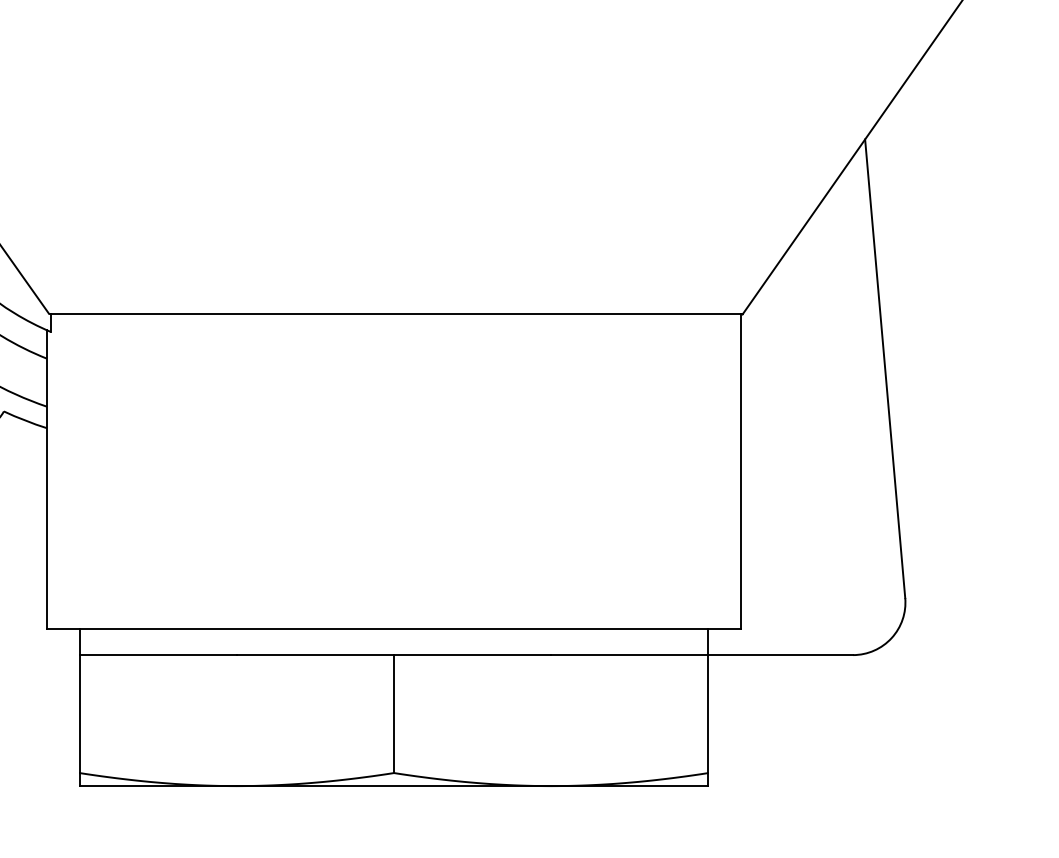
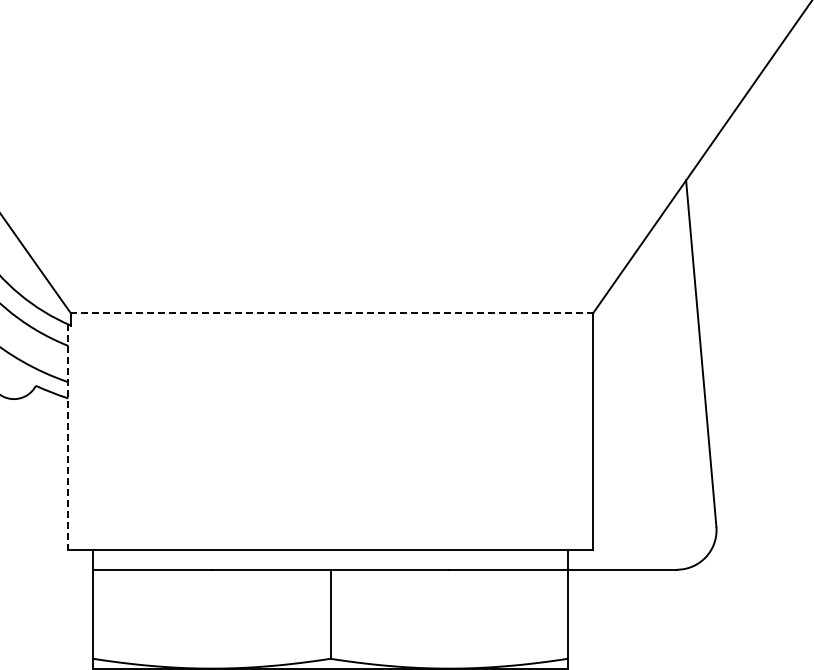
line: (395, 314) -> (331, 312), solid -> dashed
line: (47, 479) -> (68, 437), solid -> dashed

